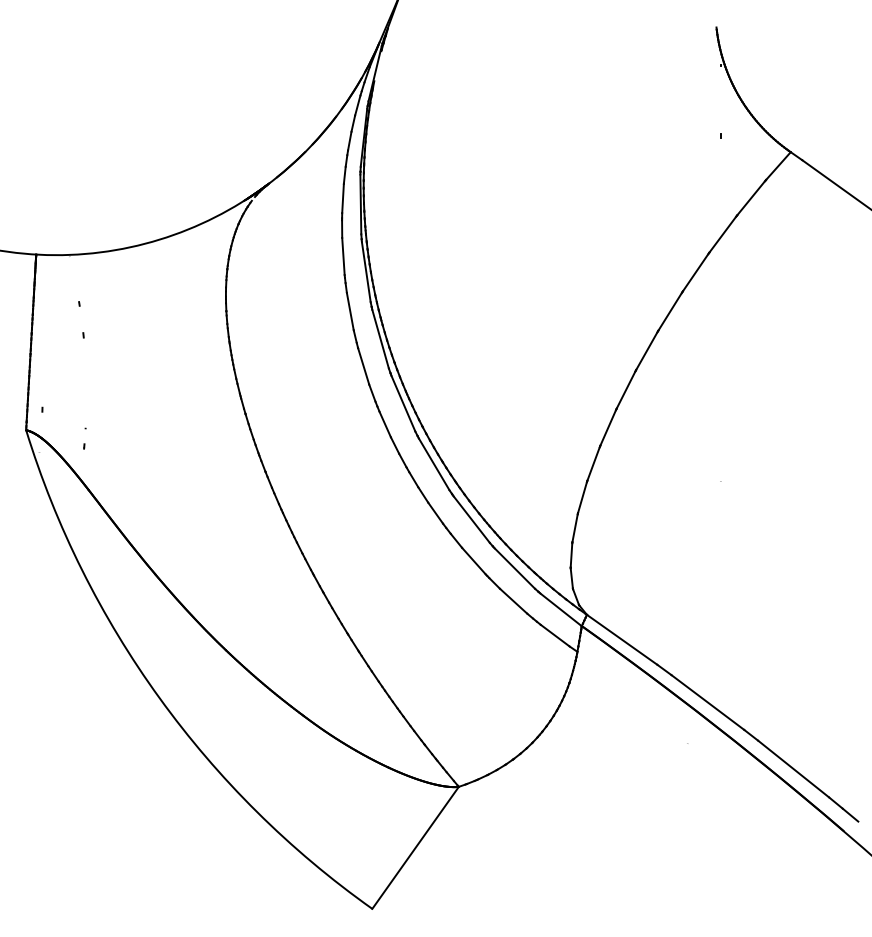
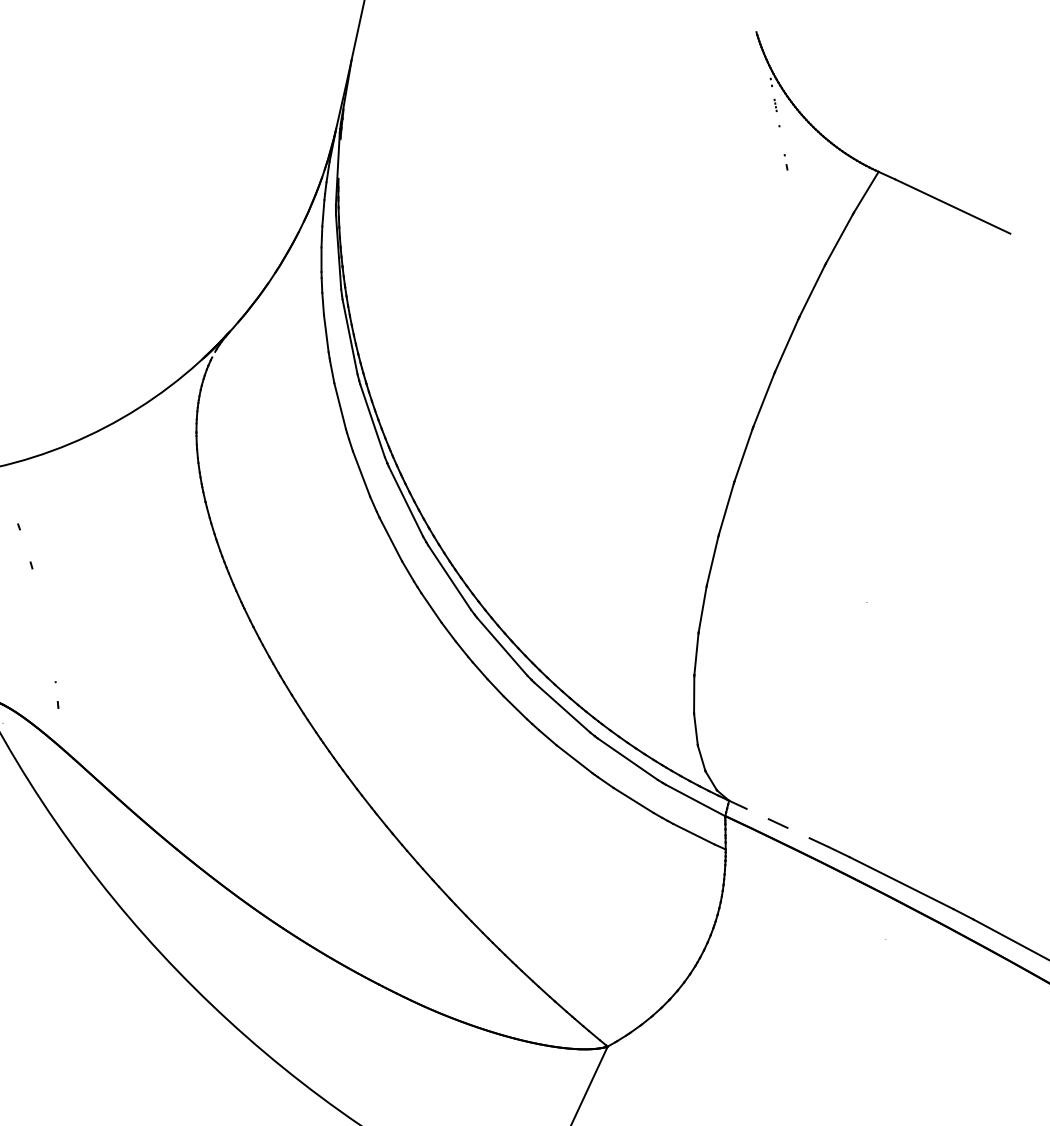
line: (621, 639) -> (778, 823), solid -> dashed

